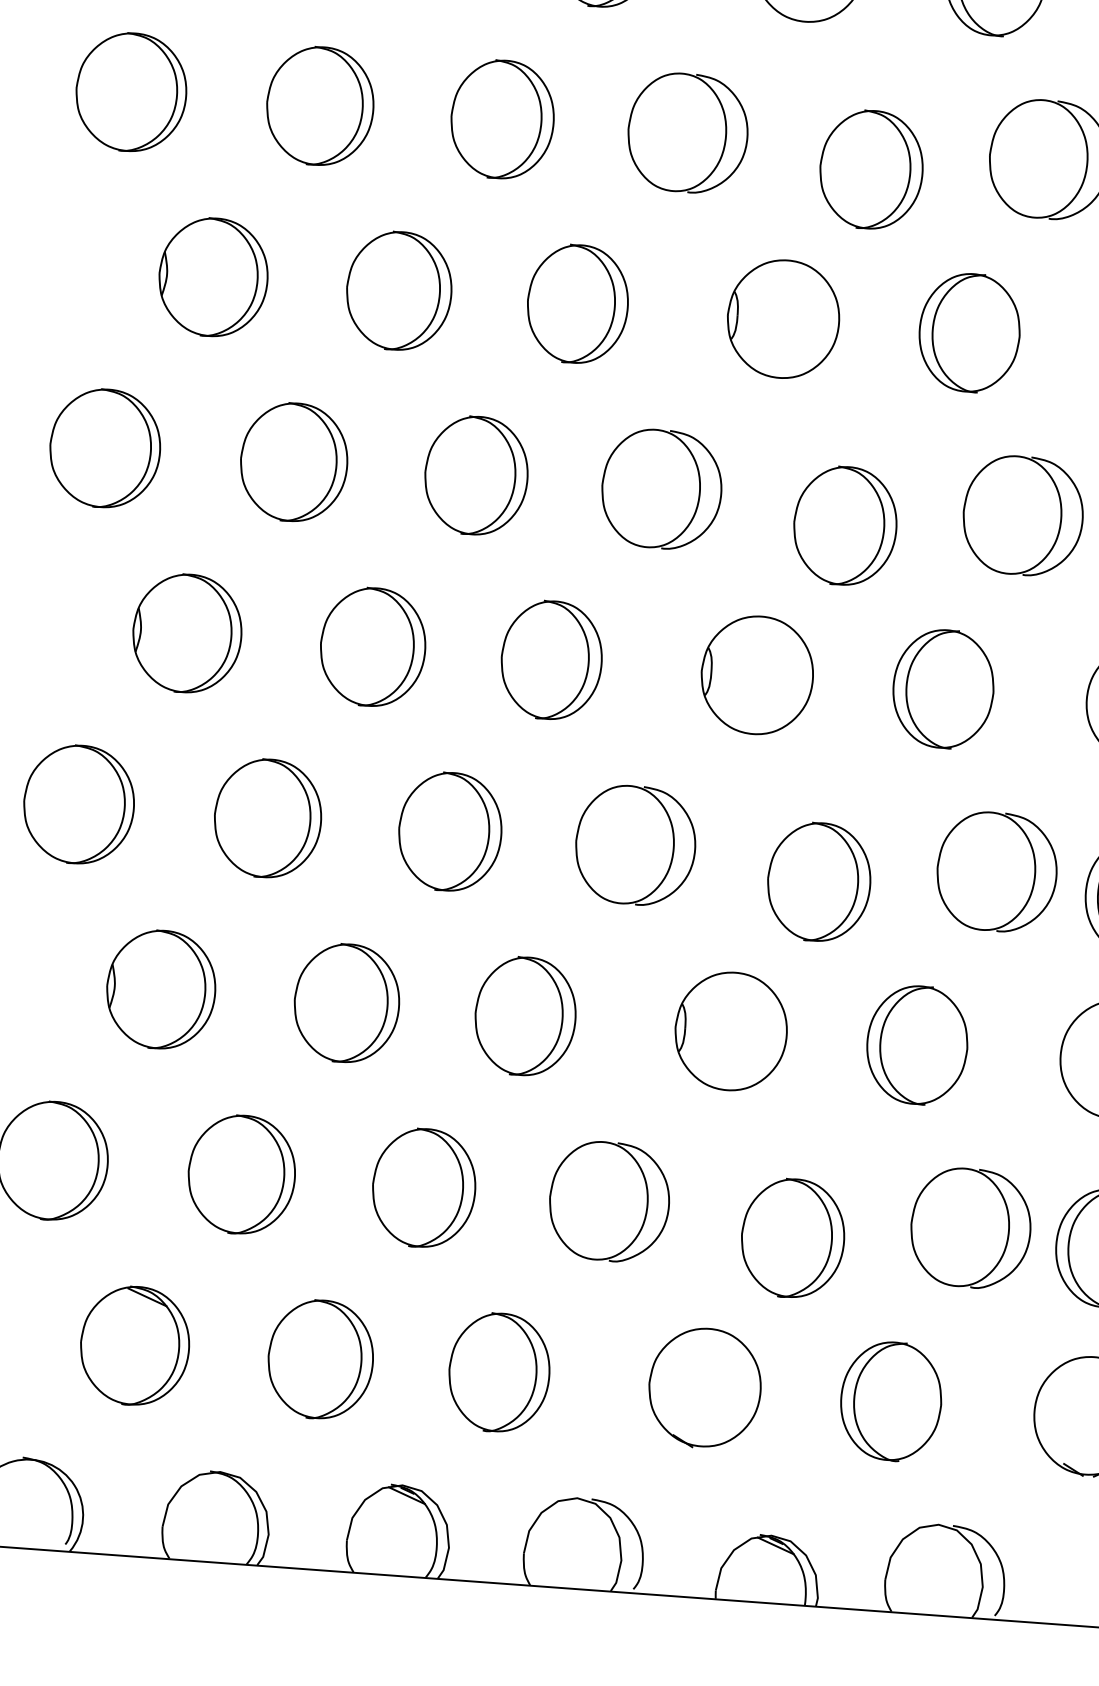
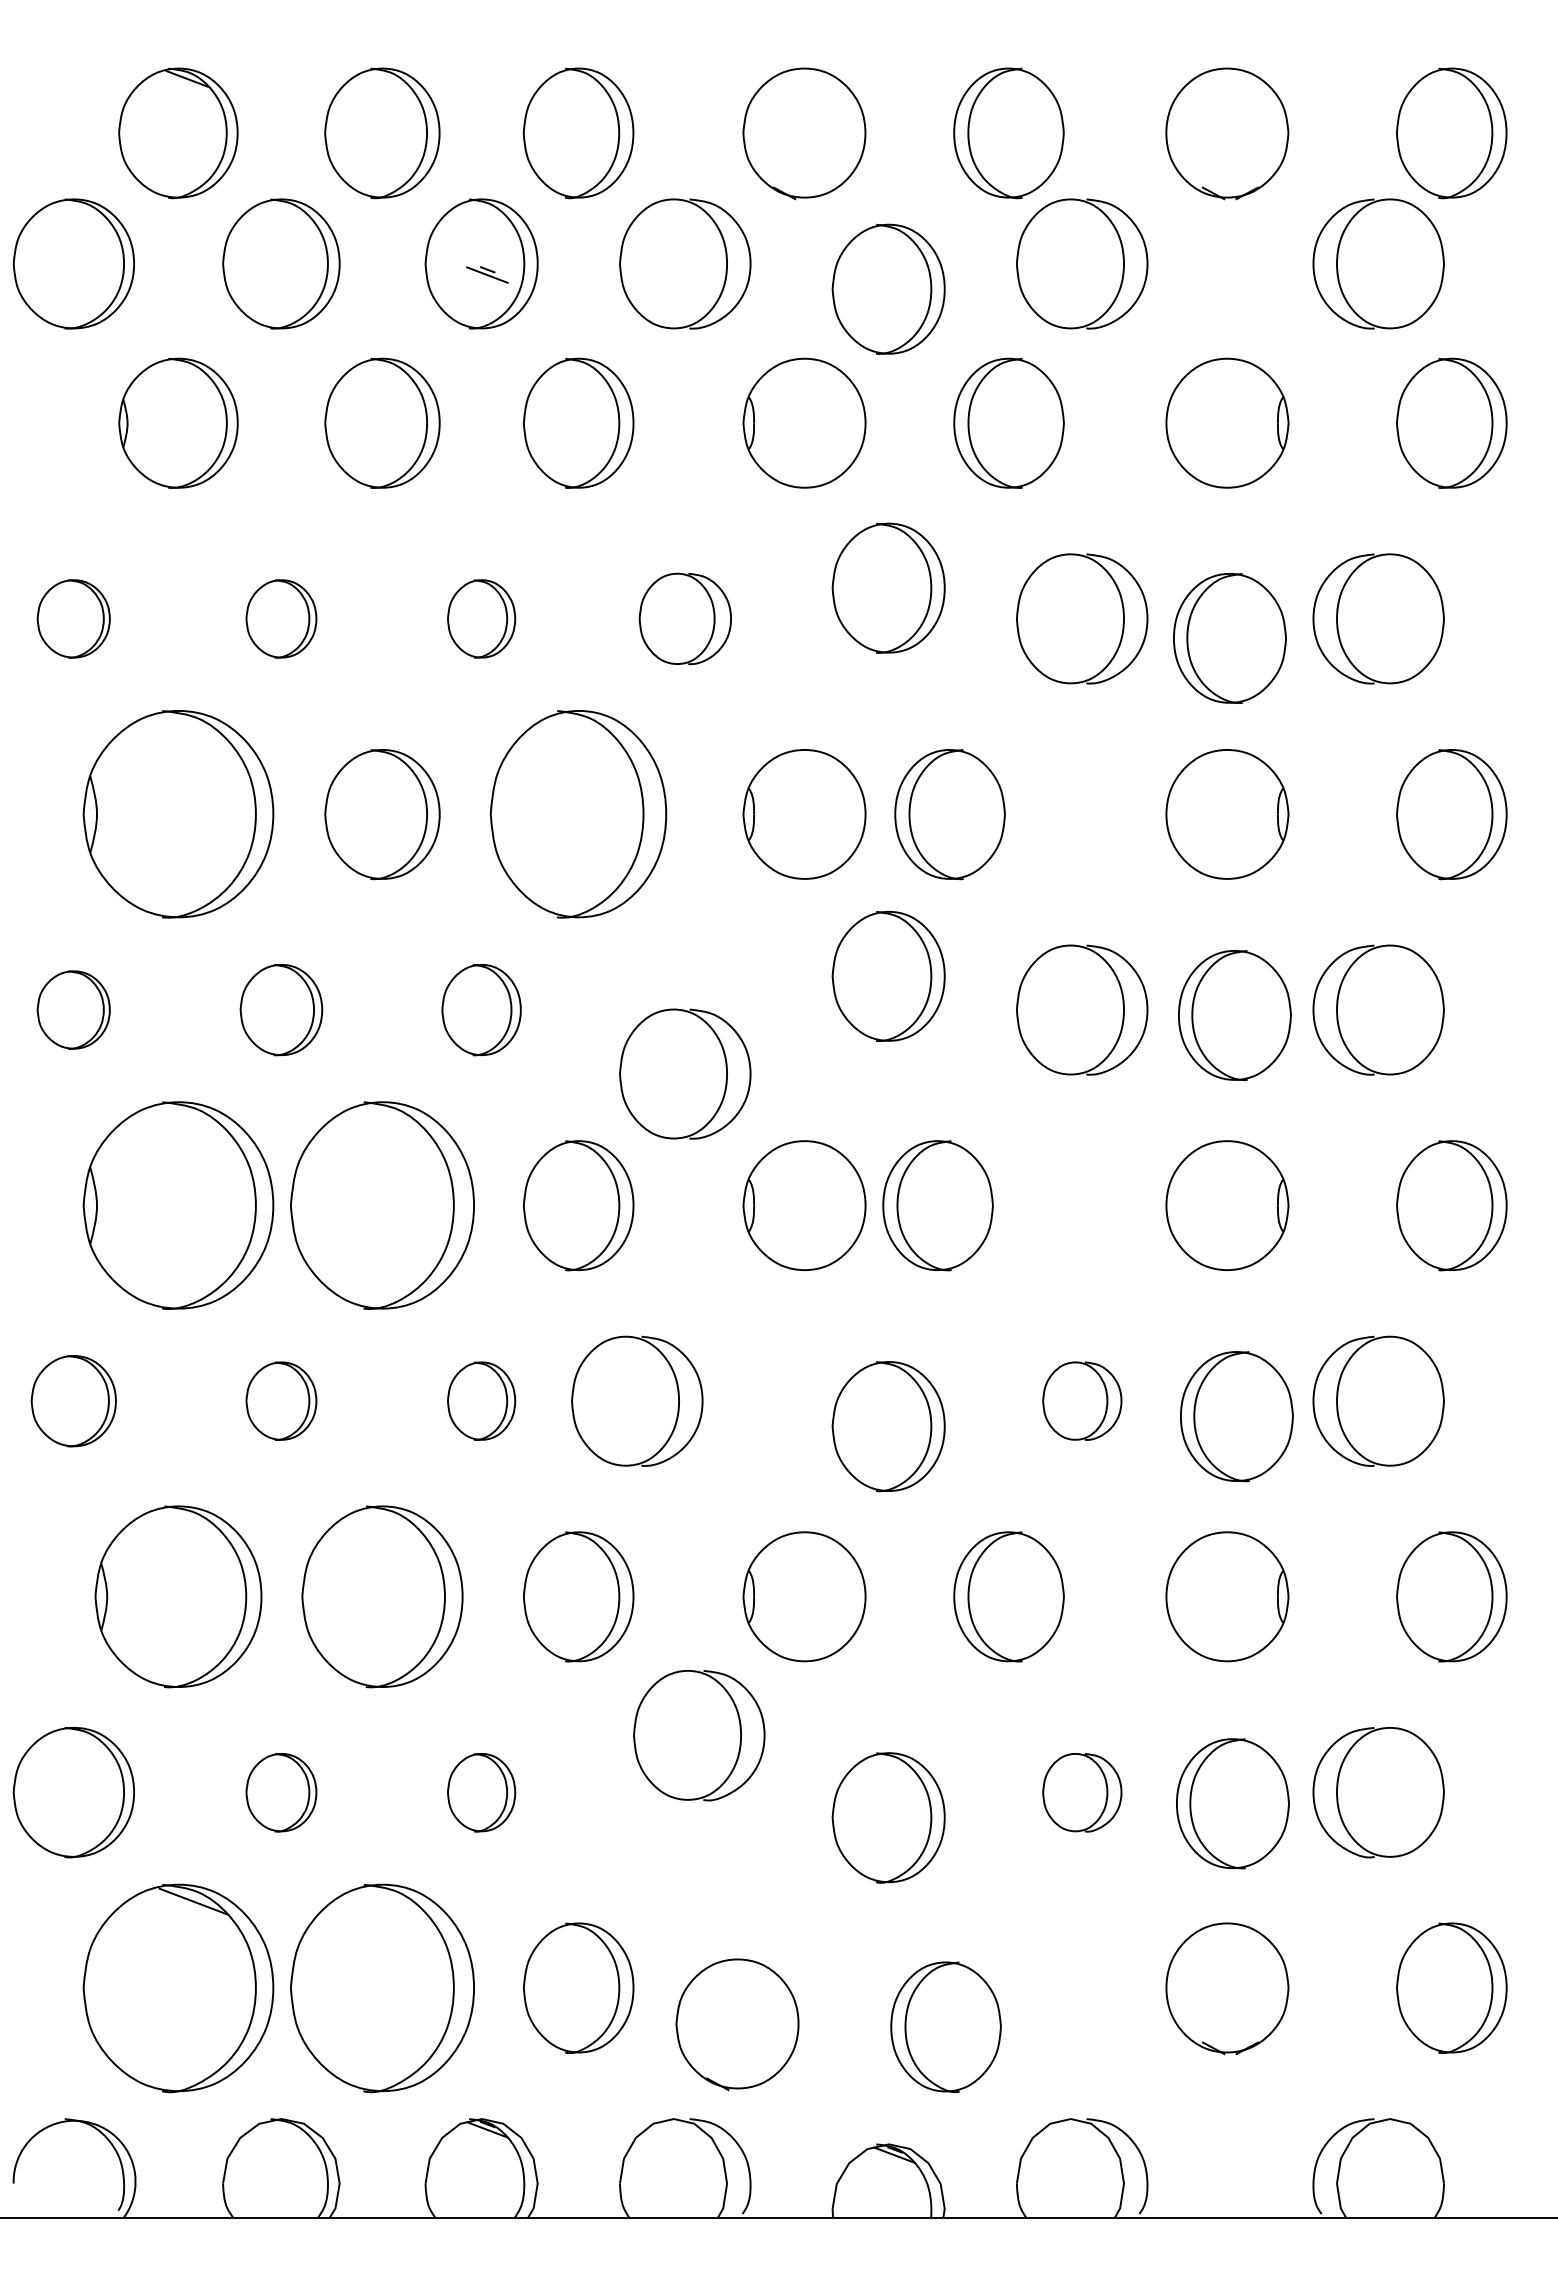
part: (131, 91) -> (73, 618), size x0.6
part: (320, 105) -> (281, 618), size x0.6
part: (502, 119) -> (481, 618), size x0.6
part: (688, 132) -> (685, 618), size x0.7
part: (871, 169) -> (888, 587), moved
part: (213, 277) -> (178, 814), size x1.6
part: (577, 304) -> (578, 814), size x1.6
part: (969, 332) -> (949, 814), moved
part: (104, 447) -> (73, 1009), size x0.6
part: (294, 461) -> (281, 1009), size x0.7
part: (476, 475) -> (481, 1009), size x0.7
part: (662, 488) -> (685, 1073), moved
part: (845, 526) -> (888, 976), moved
part: (187, 633) -> (178, 1205), size x1.6
part: (373, 647) -> (382, 1205), size x1.6
part: (943, 688) -> (937, 1205), moved
part: (78, 803) -> (73, 1400), size x0.7
part: (268, 817) -> (281, 1400), size x0.6
part: (450, 831) -> (481, 1400), size x0.6
part: (635, 844) -> (637, 1400), moved
part: (997, 871) -> (1082, 1400), size x0.6
part: (161, 989) -> (178, 1596), size x1.4
part: (346, 1002) -> (382, 1596), size x1.4
part: (241, 1174) -> (281, 1792), size x0.6
part: (423, 1188) -> (481, 1792), size x0.6
part: (609, 1201) -> (699, 1735), moved
part: (971, 1228) -> (1082, 1792), size x0.6
part: (135, 1345) -> (178, 1987), size x1.6
part: (320, 1358) -> (382, 1987), size x1.6
part: (704, 1388) -> (737, 2024), moved
part: (890, 1400) -> (945, 2026), moved

